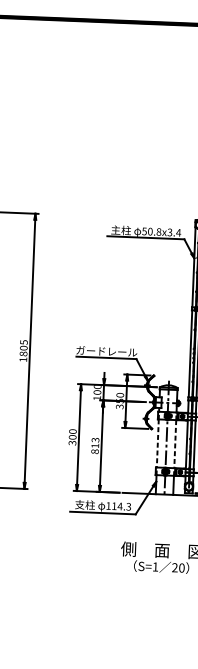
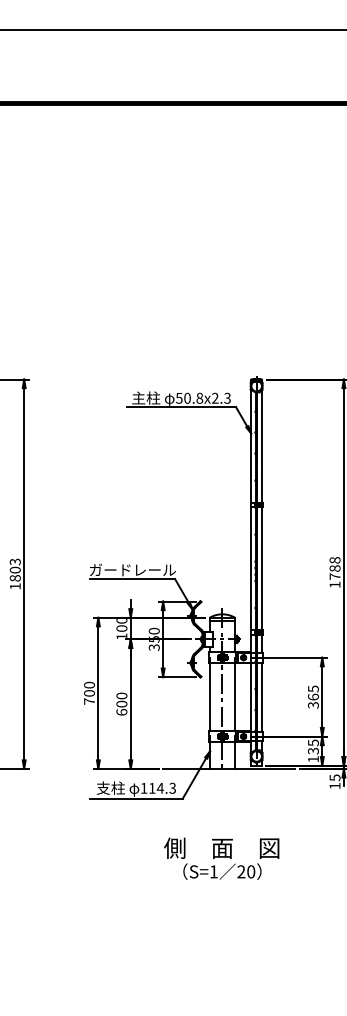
text: (174, 232) -> (221, 397), 50.8x3.4 -> 50.8x2.3
text: (23, 342) -> (14, 561), 1805 -> 1803
text: (72, 443) -> (89, 701), 300 -> 700
line: (158, 443) -> (210, 697), dashed -> solid
line: (175, 444) -> (234, 697), dashed -> solid
text: (95, 445) -> (121, 703), 813 -> 600

